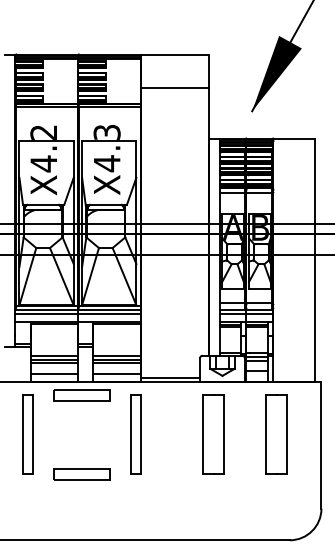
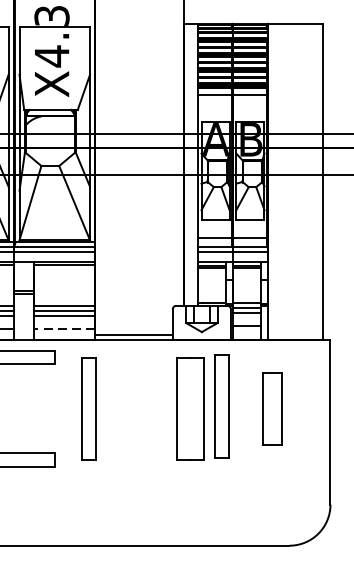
line: (116, 373) -> (64, 329), solid -> dashed
part: (237, 432) -> (221, 405), added
part: (276, 434) -> (272, 408), size x0.7

